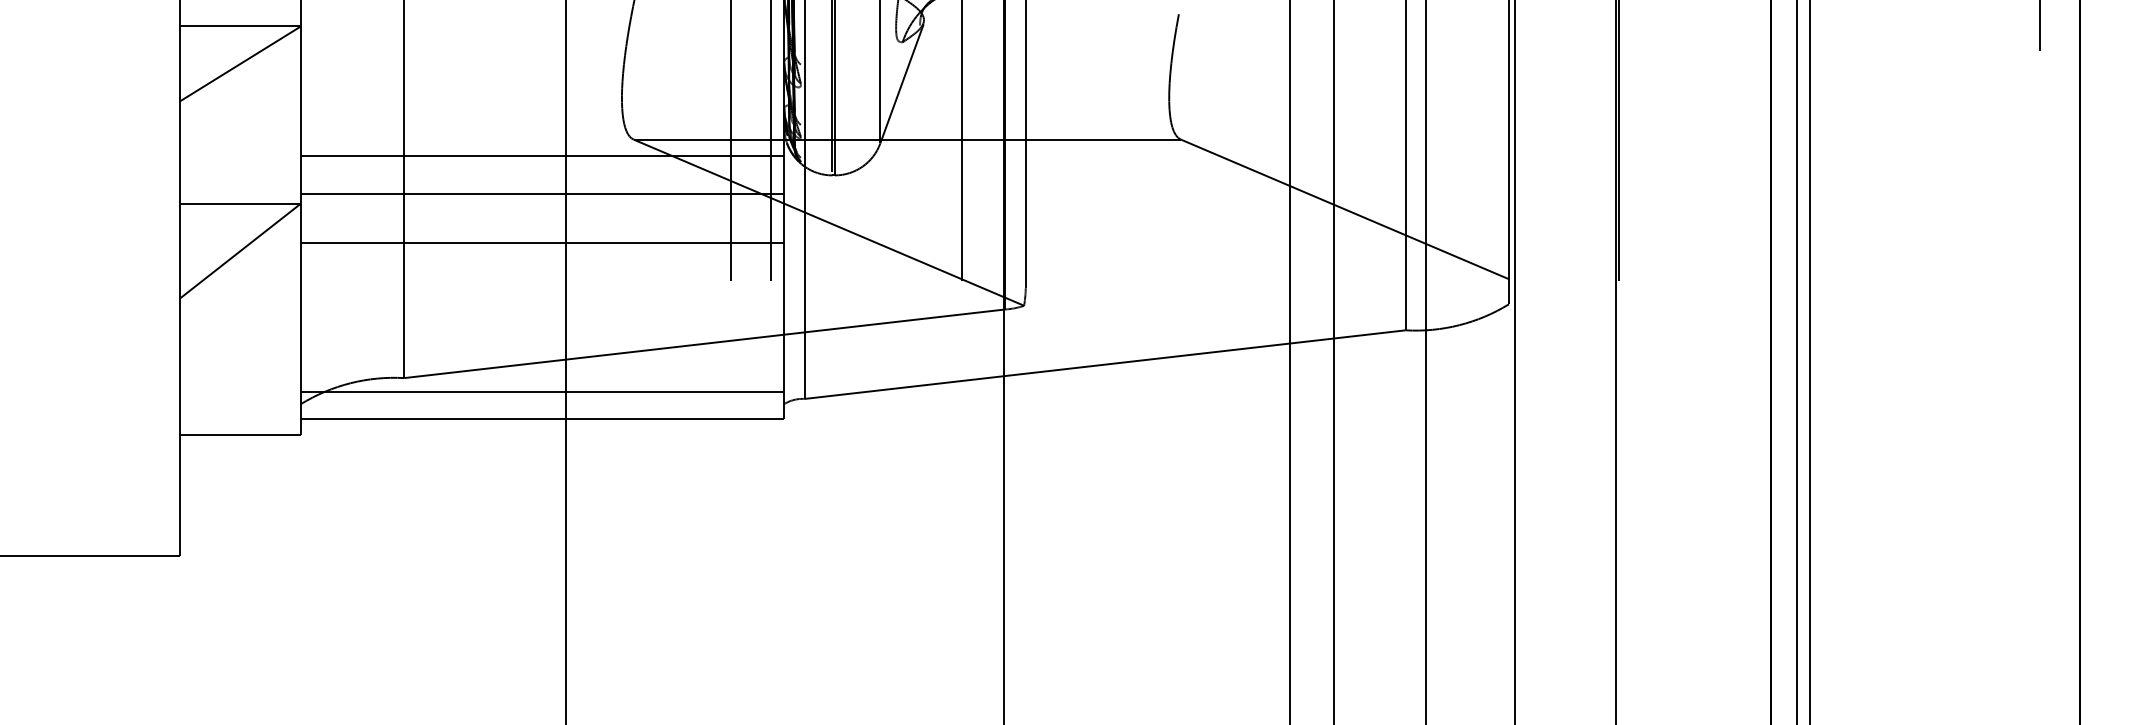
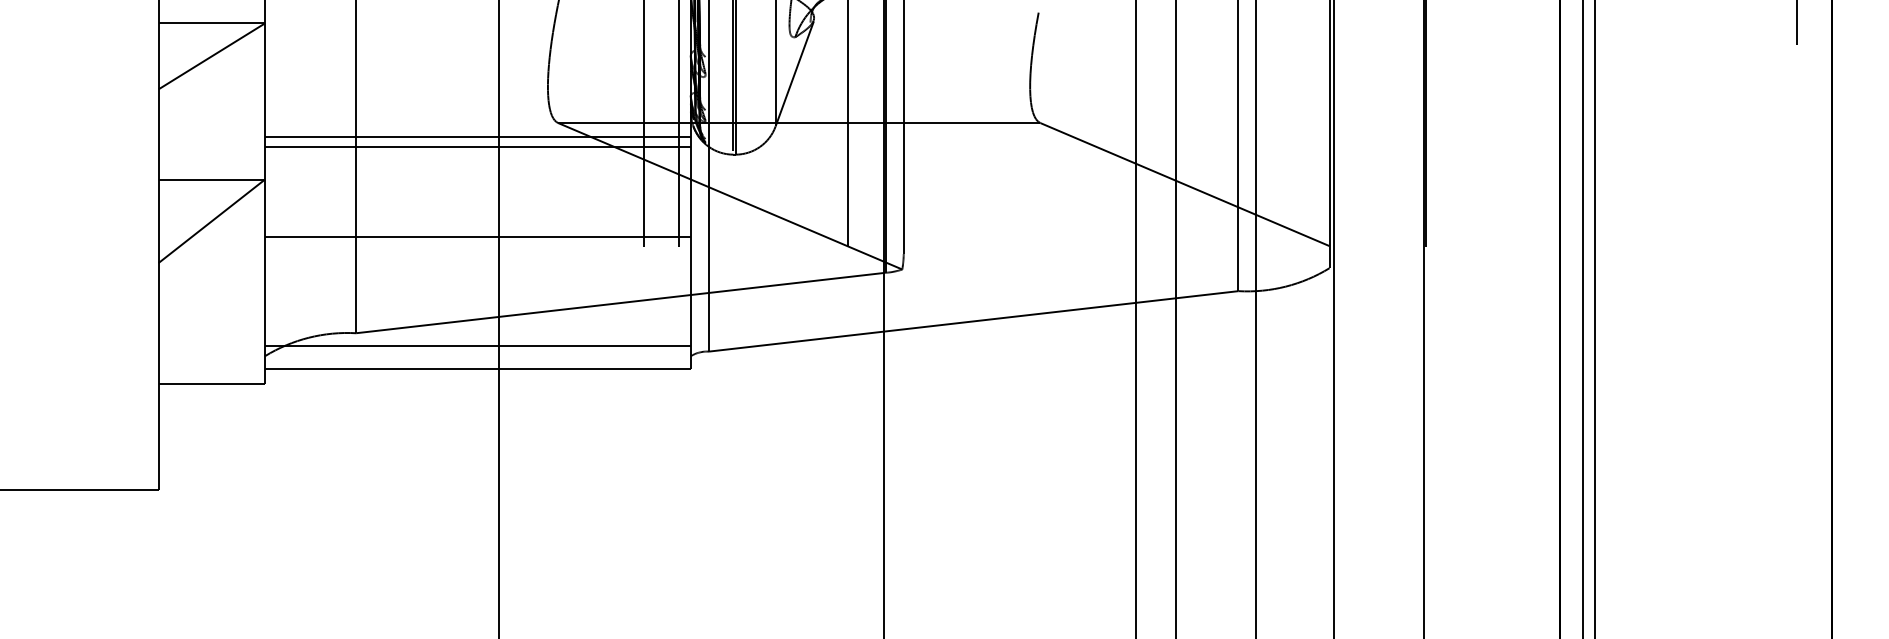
line: (542, 194) -> (477, 147), moved
line: (542, 243) -> (477, 236), moved

